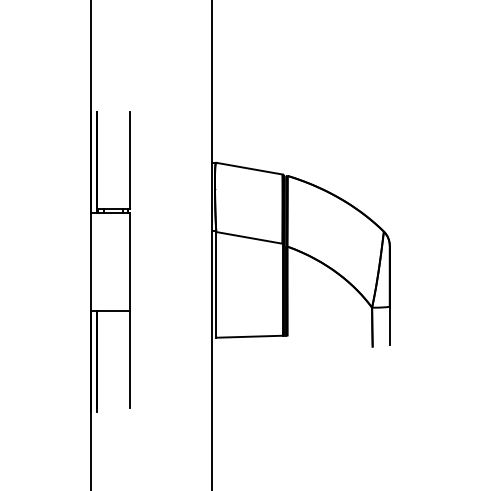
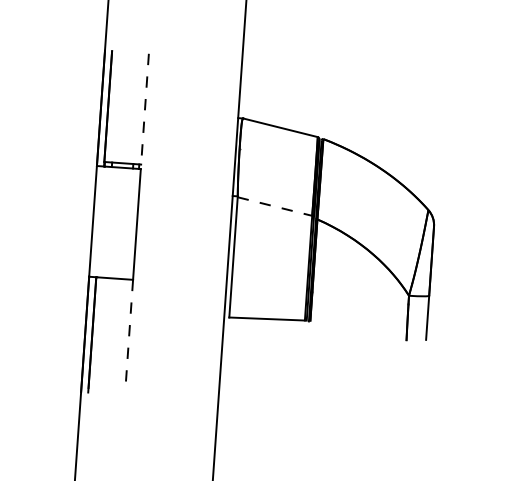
line: (129, 160) -> (144, 108), solid -> dashed
line: (249, 237) -> (275, 206), solid -> dashed
line: (129, 359) -> (128, 335), solid -> dashed

